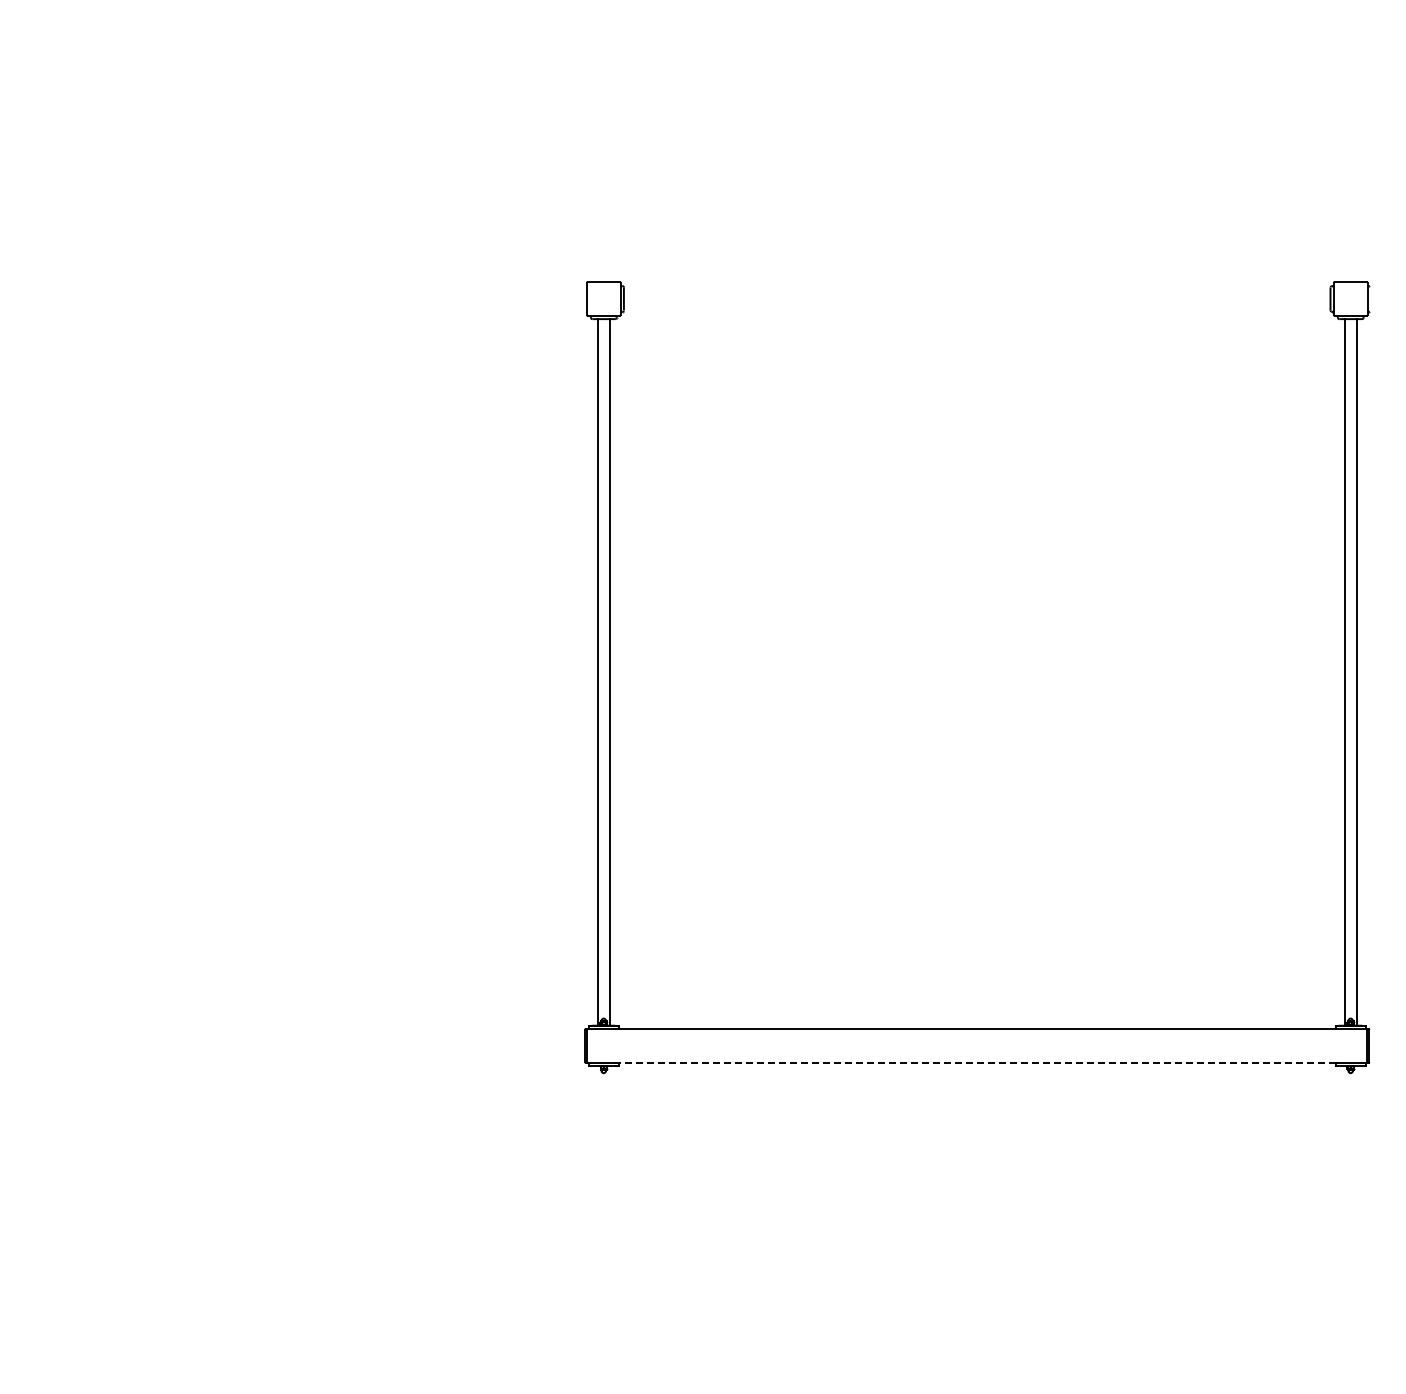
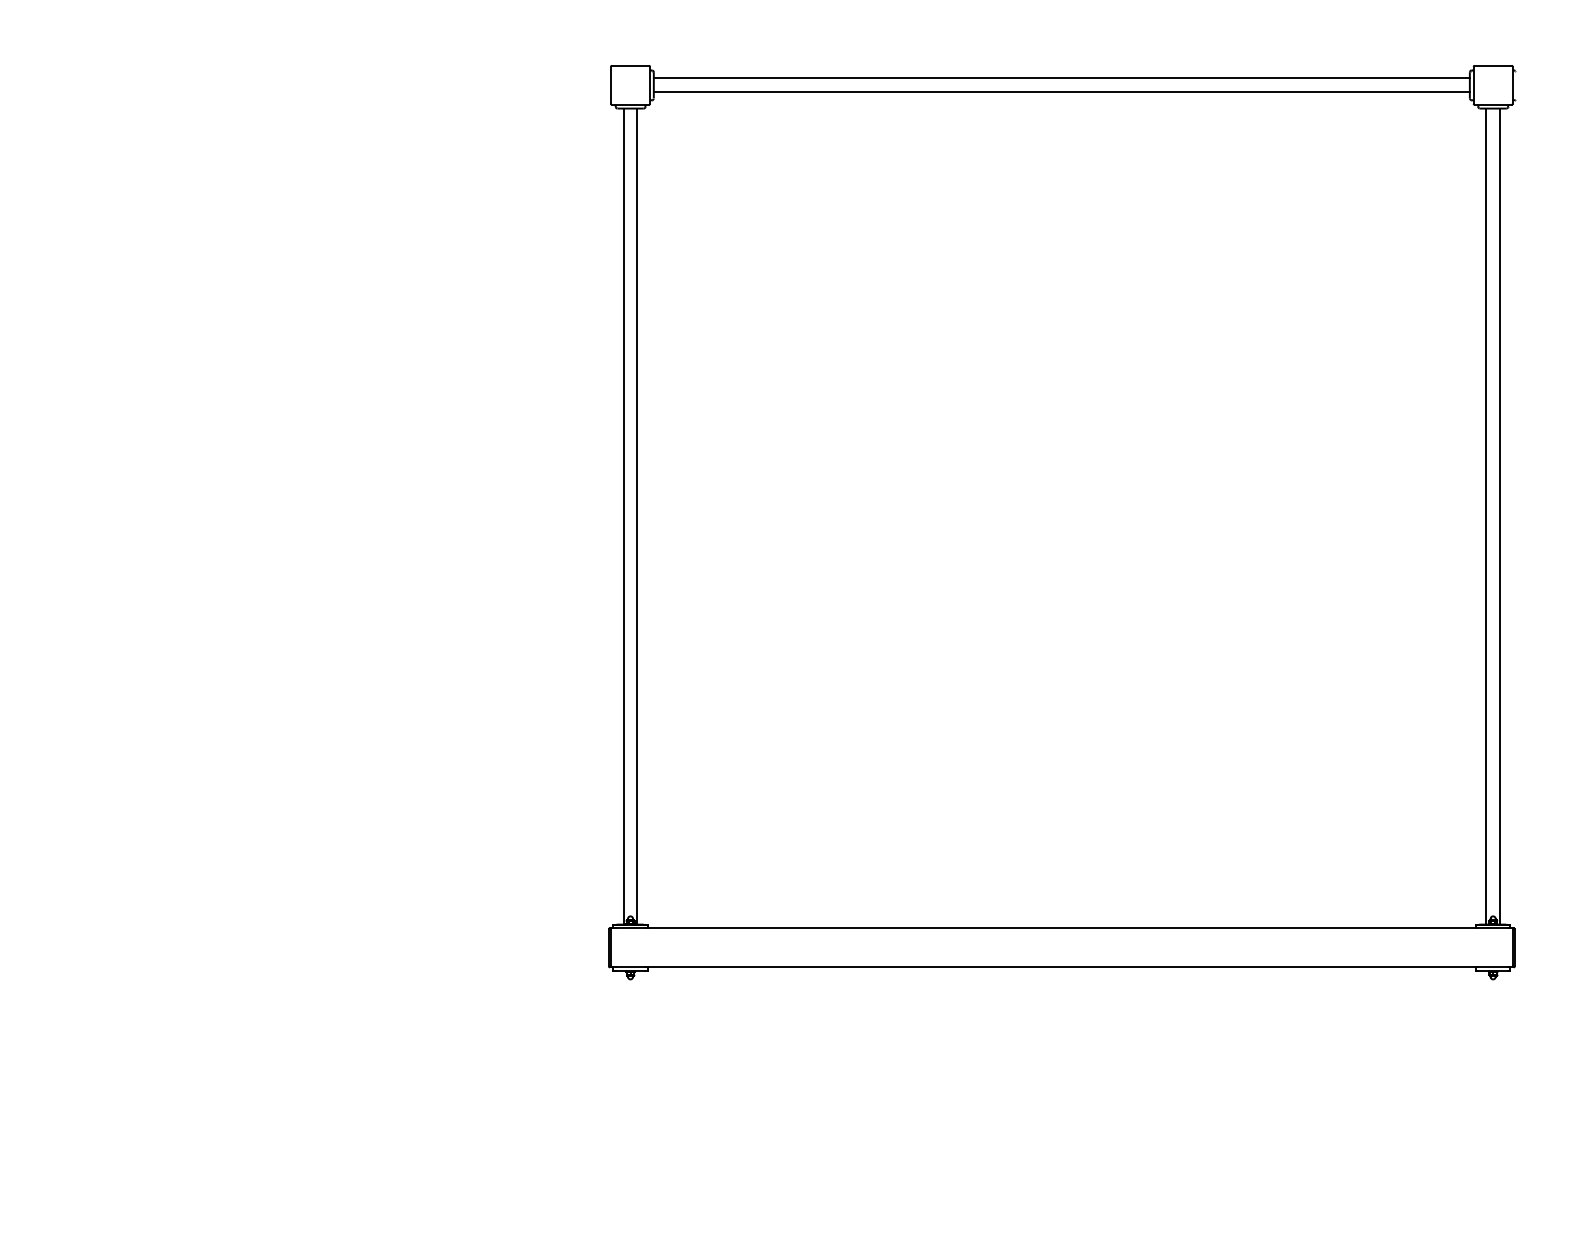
line: (976, 292) -> (1061, 77), added
line: (976, 304) -> (1061, 91), added
line: (977, 1062) -> (1062, 967), dashed -> solid

